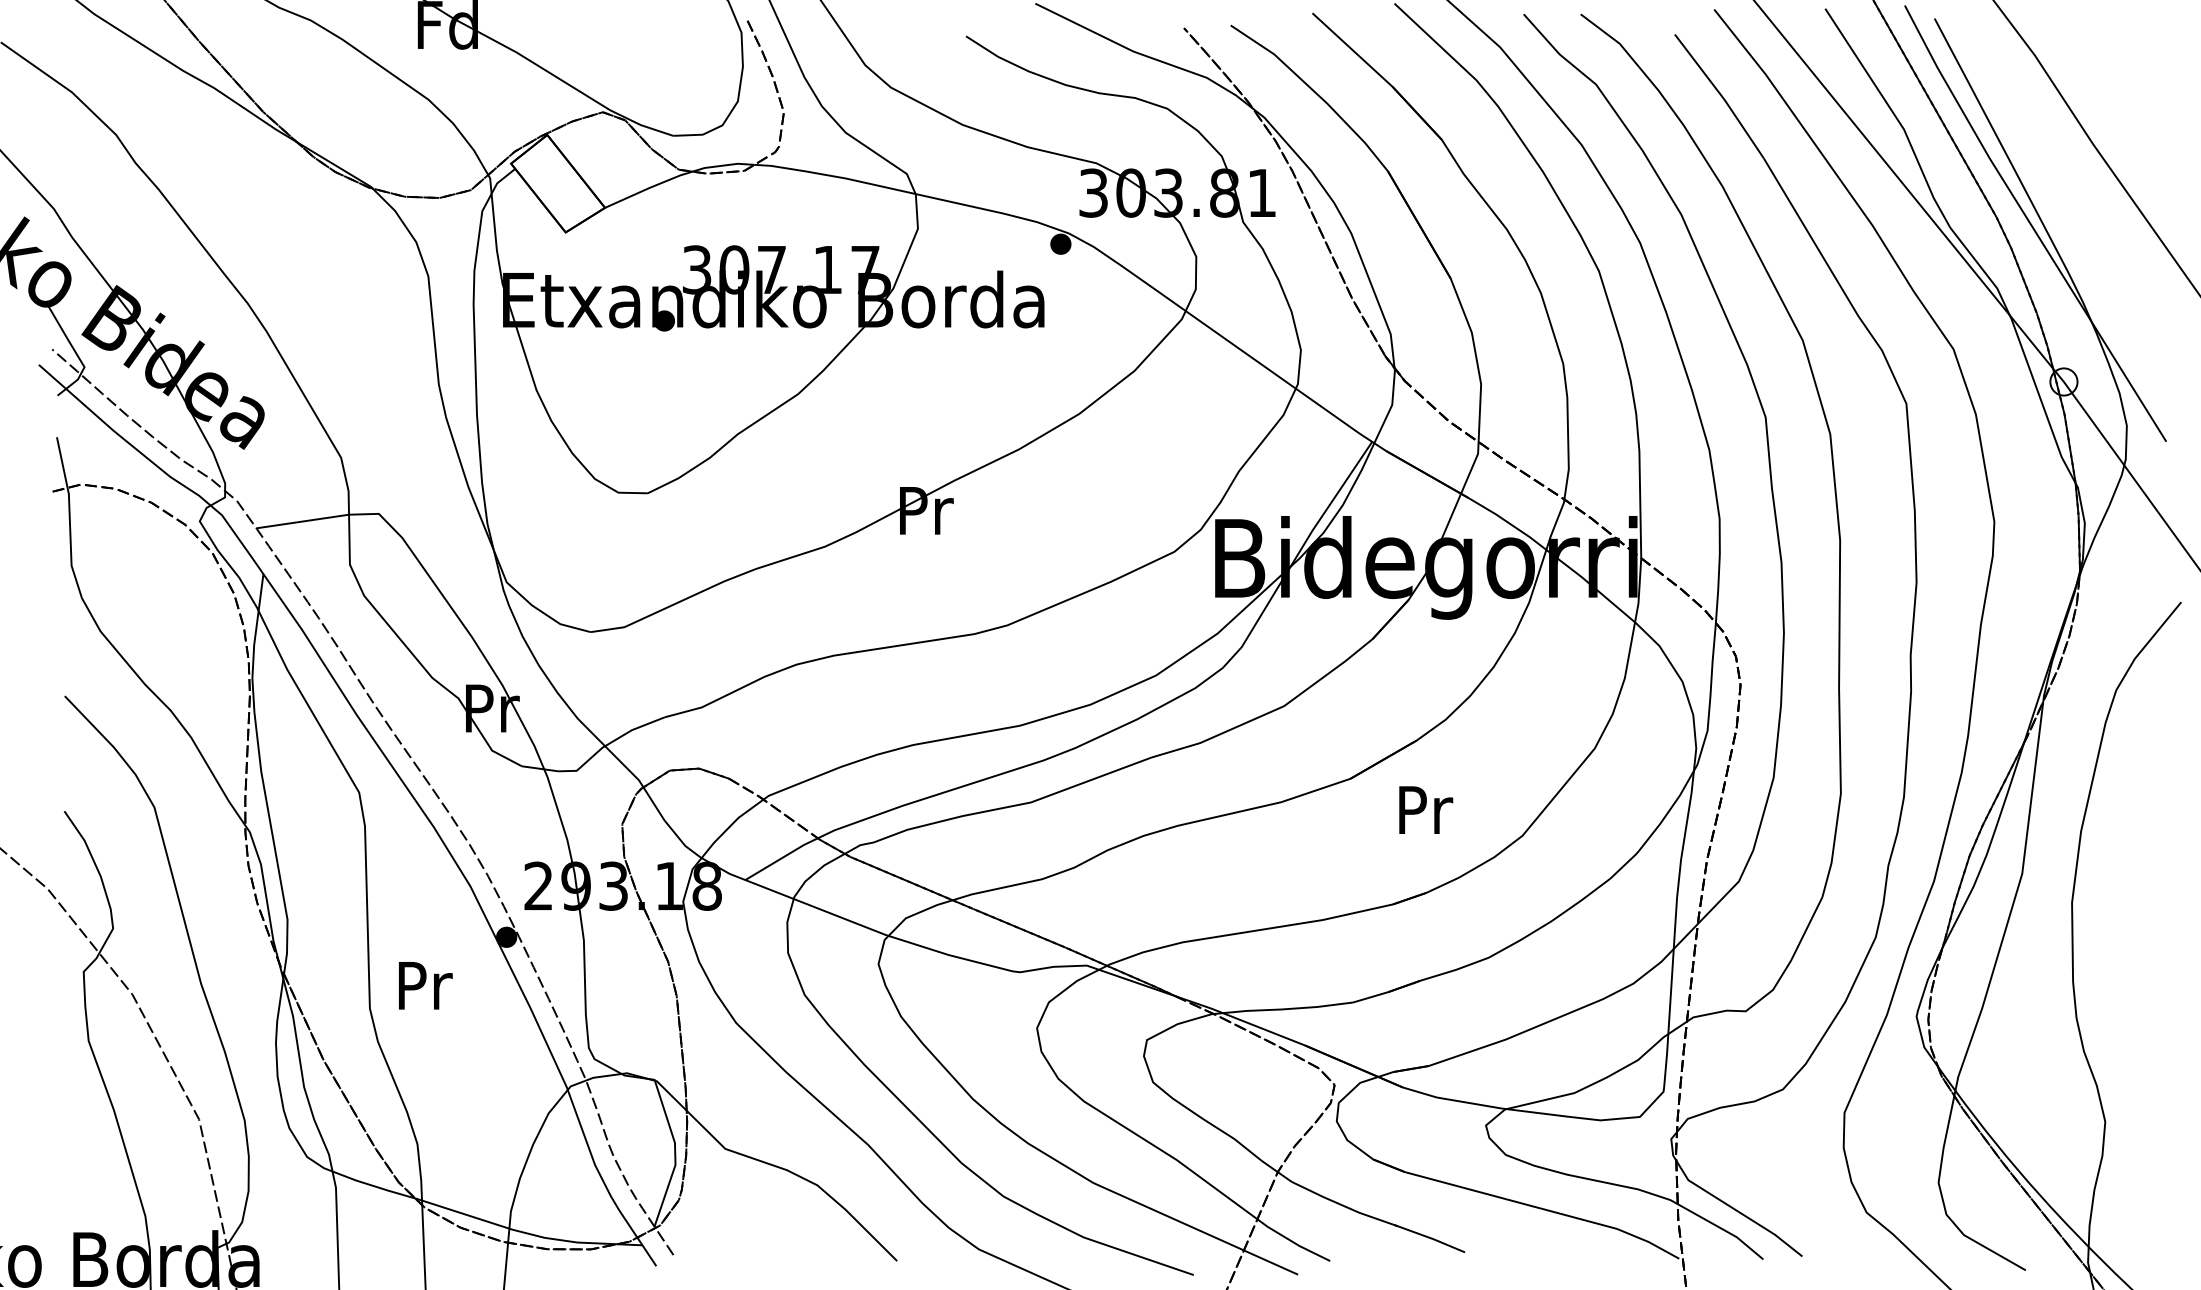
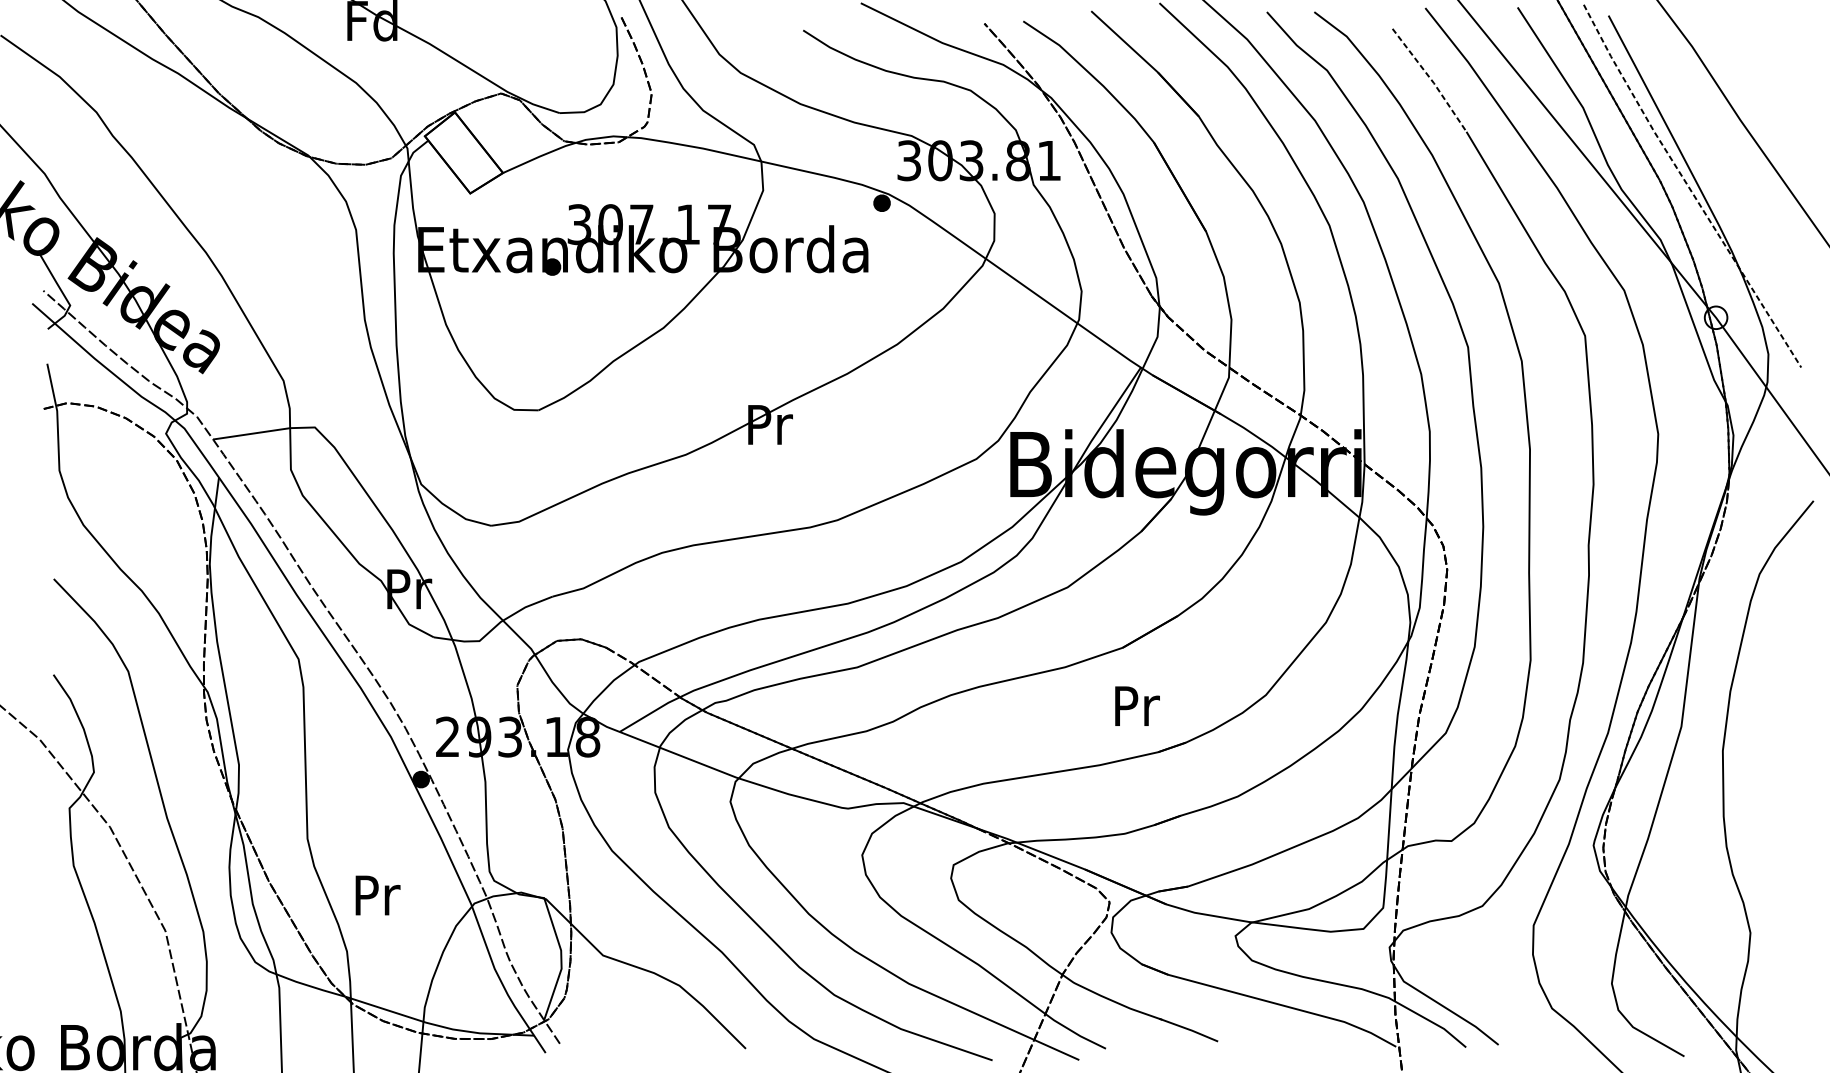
line: (1721, 95) -> (1431, 79), solid -> dashed
line: (2030, 224) -> (1688, 186), solid -> dashed
text: (1426, 809) -> (1137, 705), moved
text: (425, 985) -> (377, 895), moved

